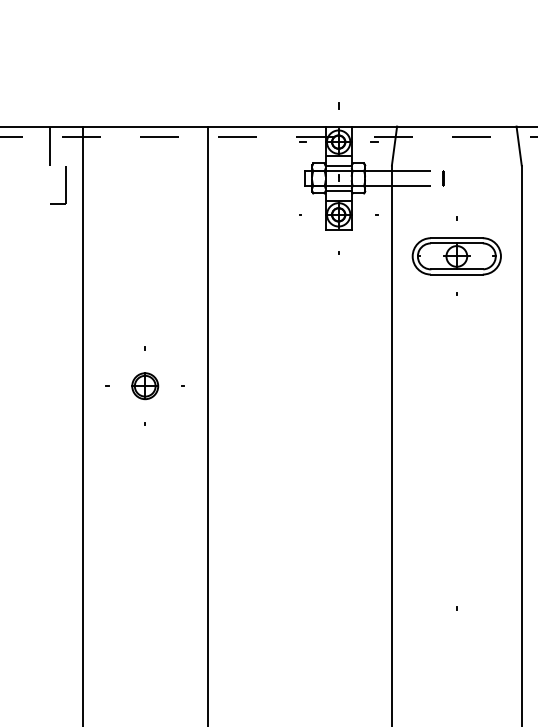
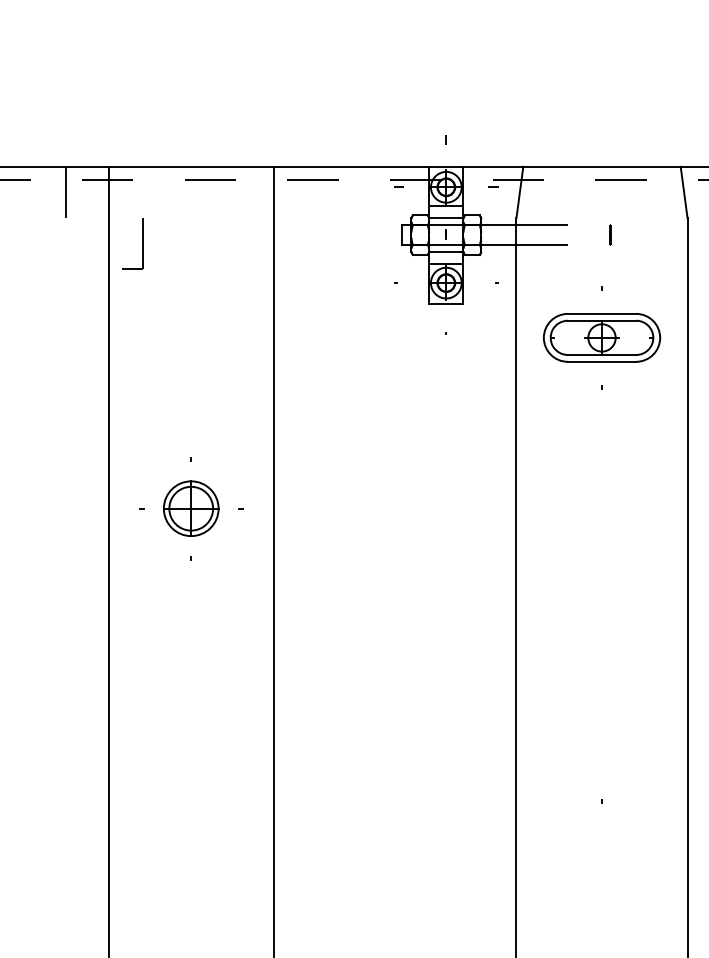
line: (443, 178) -> (610, 235), moved
part: (65, 185) -> (141, 244), moved
part: (145, 386) -> (191, 509), size x1.6

